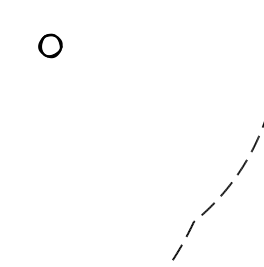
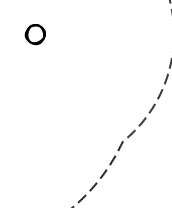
part: (49, 45) -> (34, 34), size x1.4

